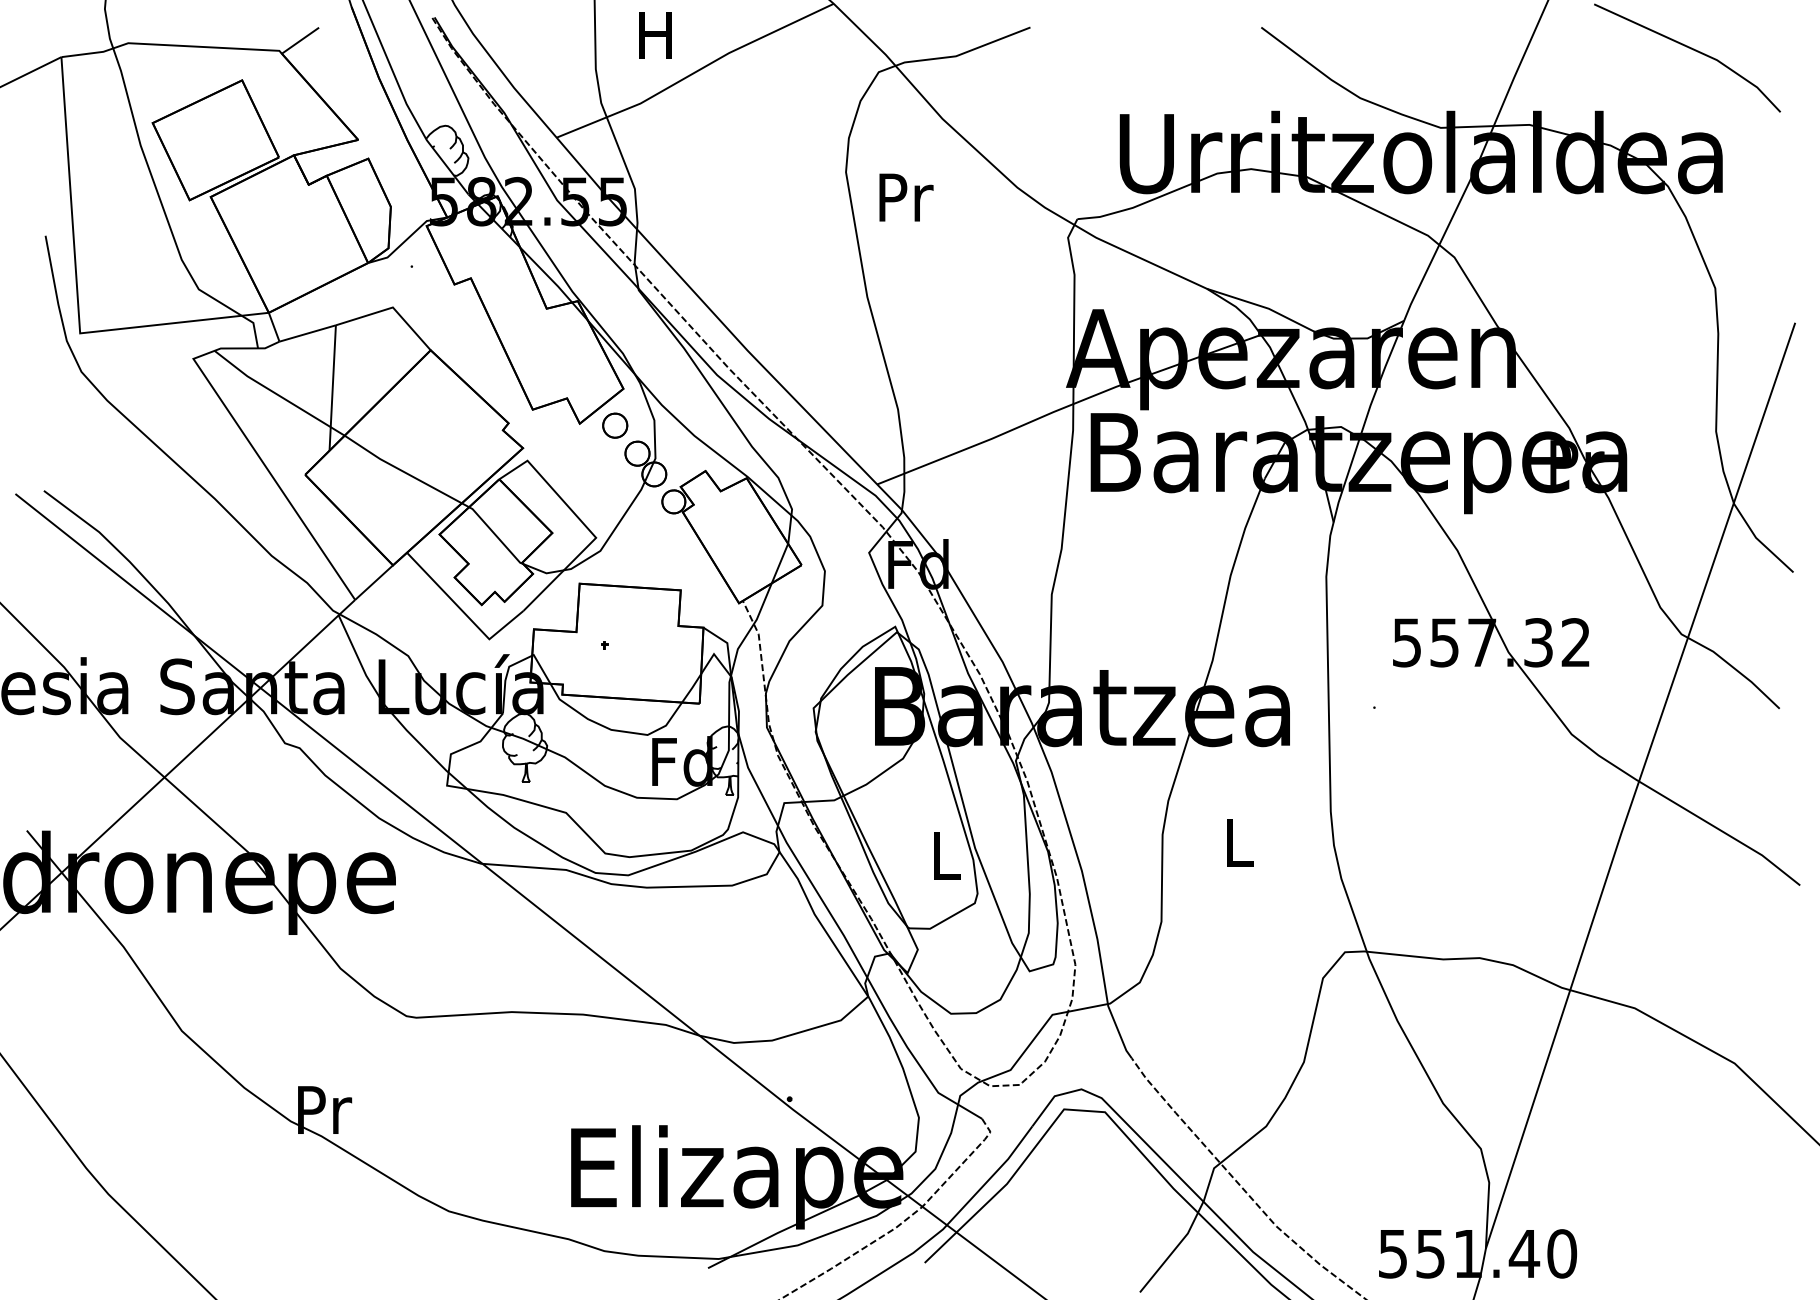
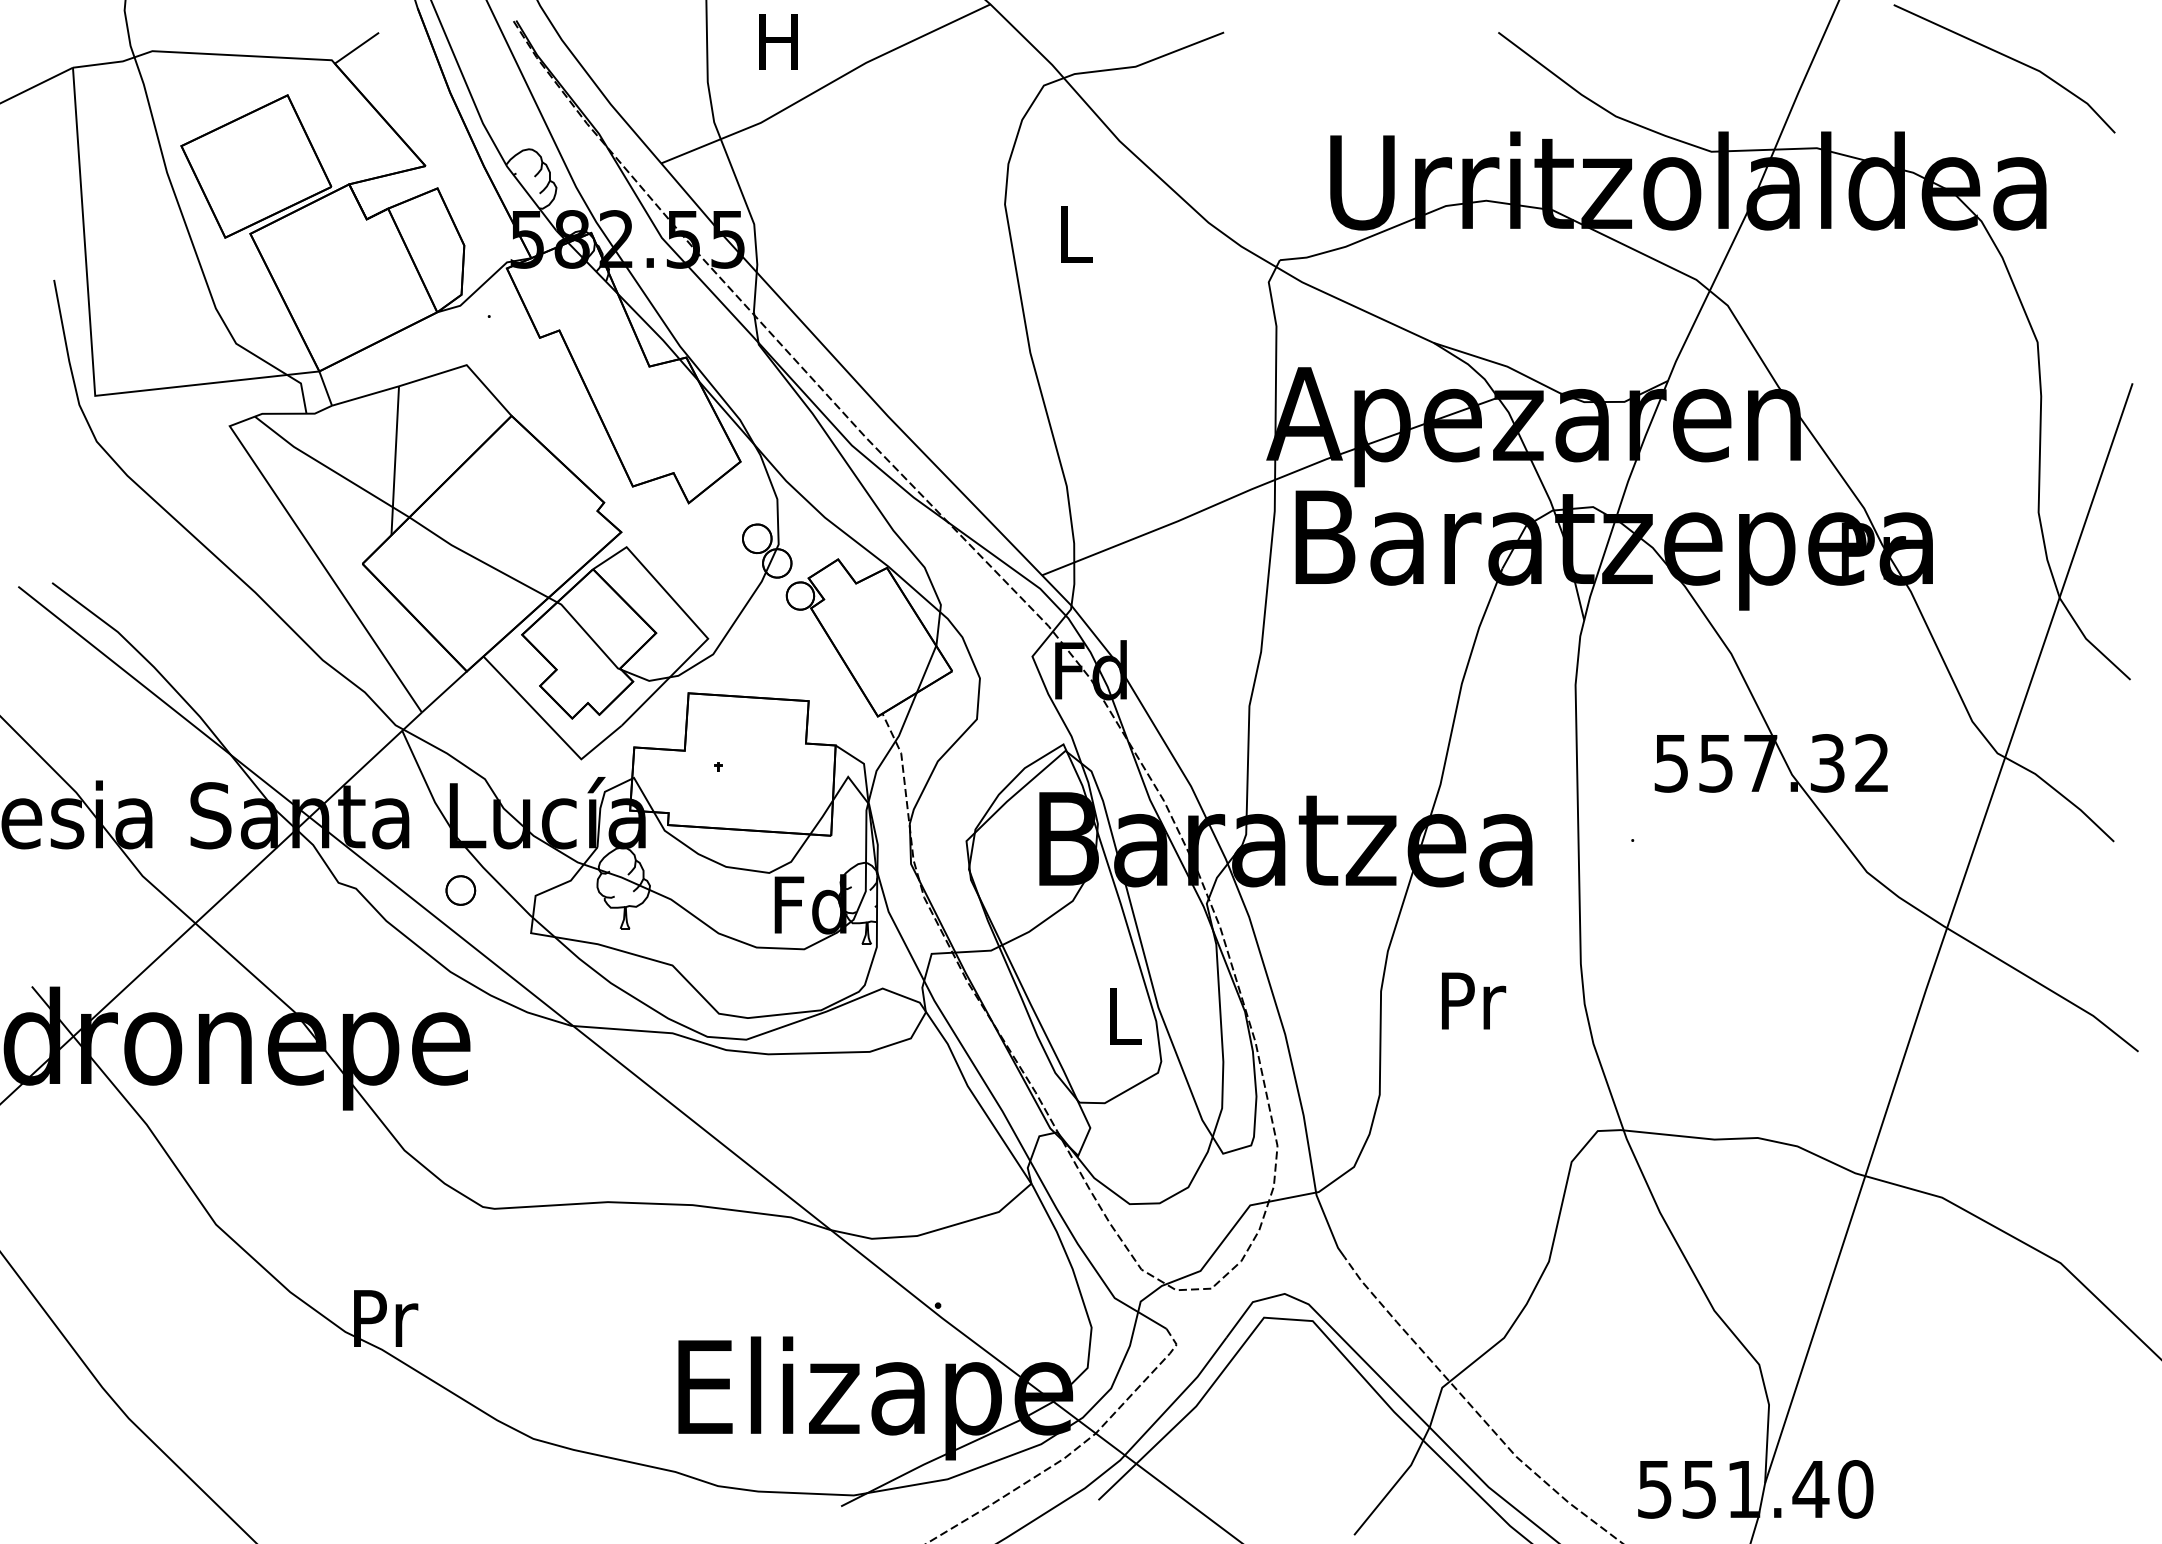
text: (906, 197) -> (1076, 234), Pr -> L
part: (614, 425) -> (460, 890), moved
text: (1241, 842) -> (1474, 1000), L -> Pr

